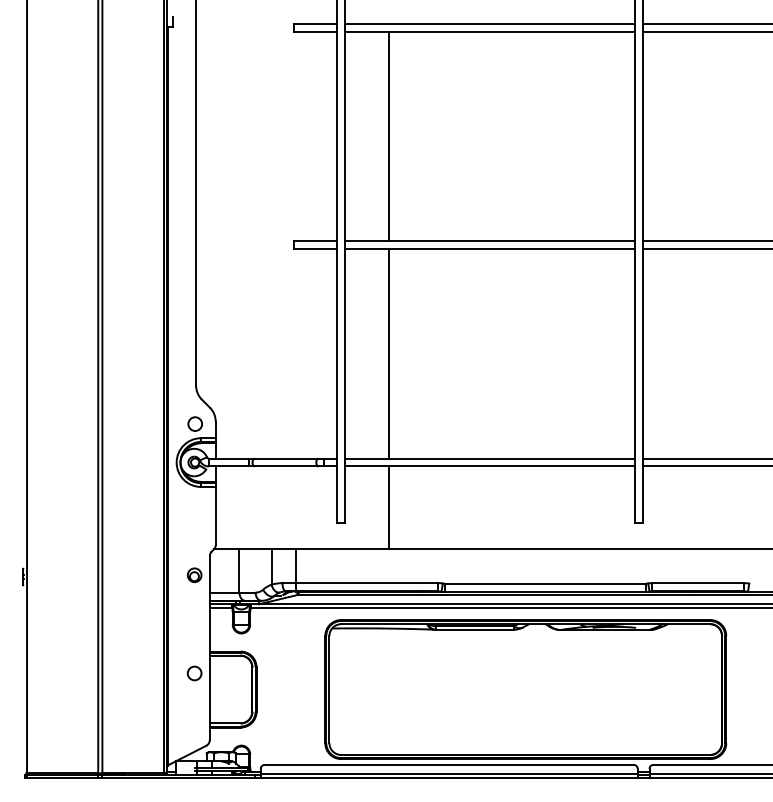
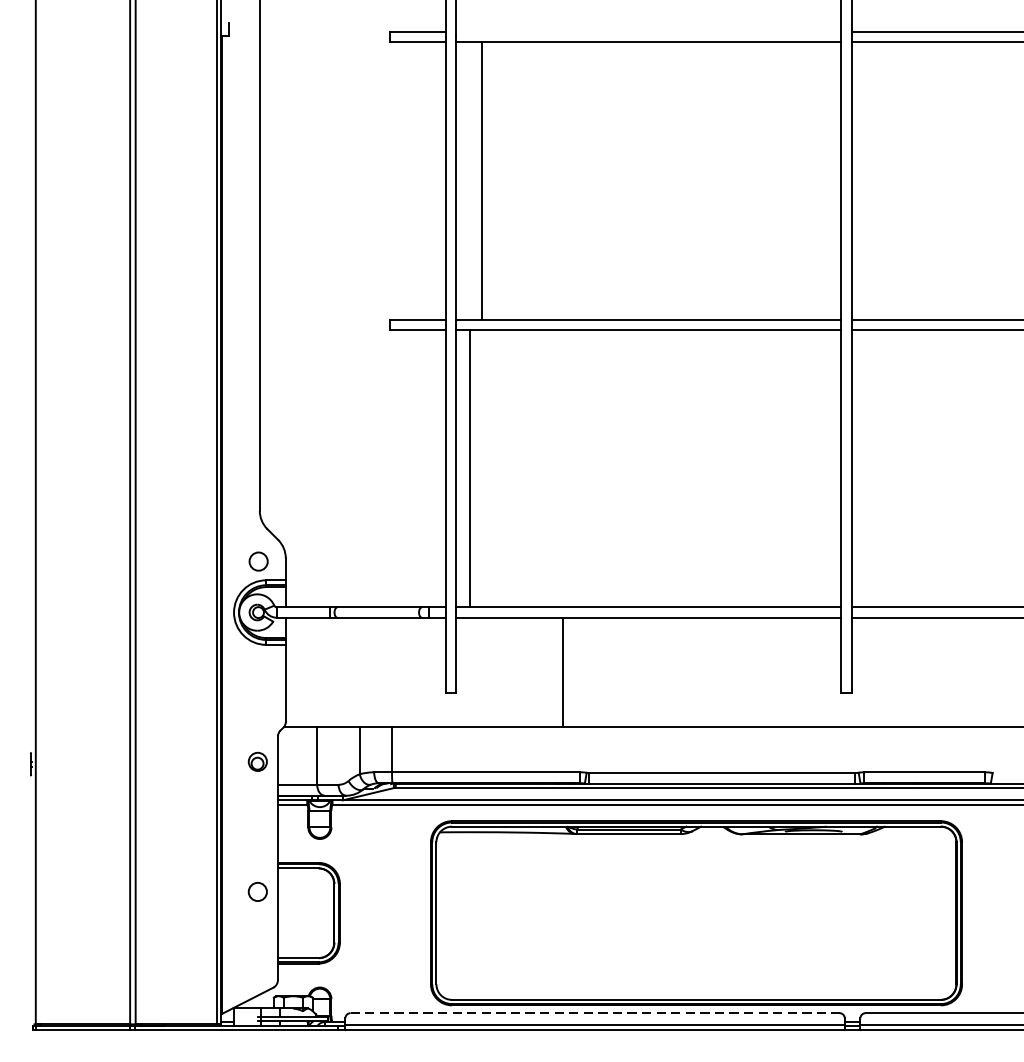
line: (489, 24) -> (648, 32), removed
line: (388, 136) -> (481, 180), moved
line: (388, 353) -> (469, 468), moved
line: (388, 507) -> (562, 672), moved
line: (449, 764) -> (595, 1012), solid -> dashed

